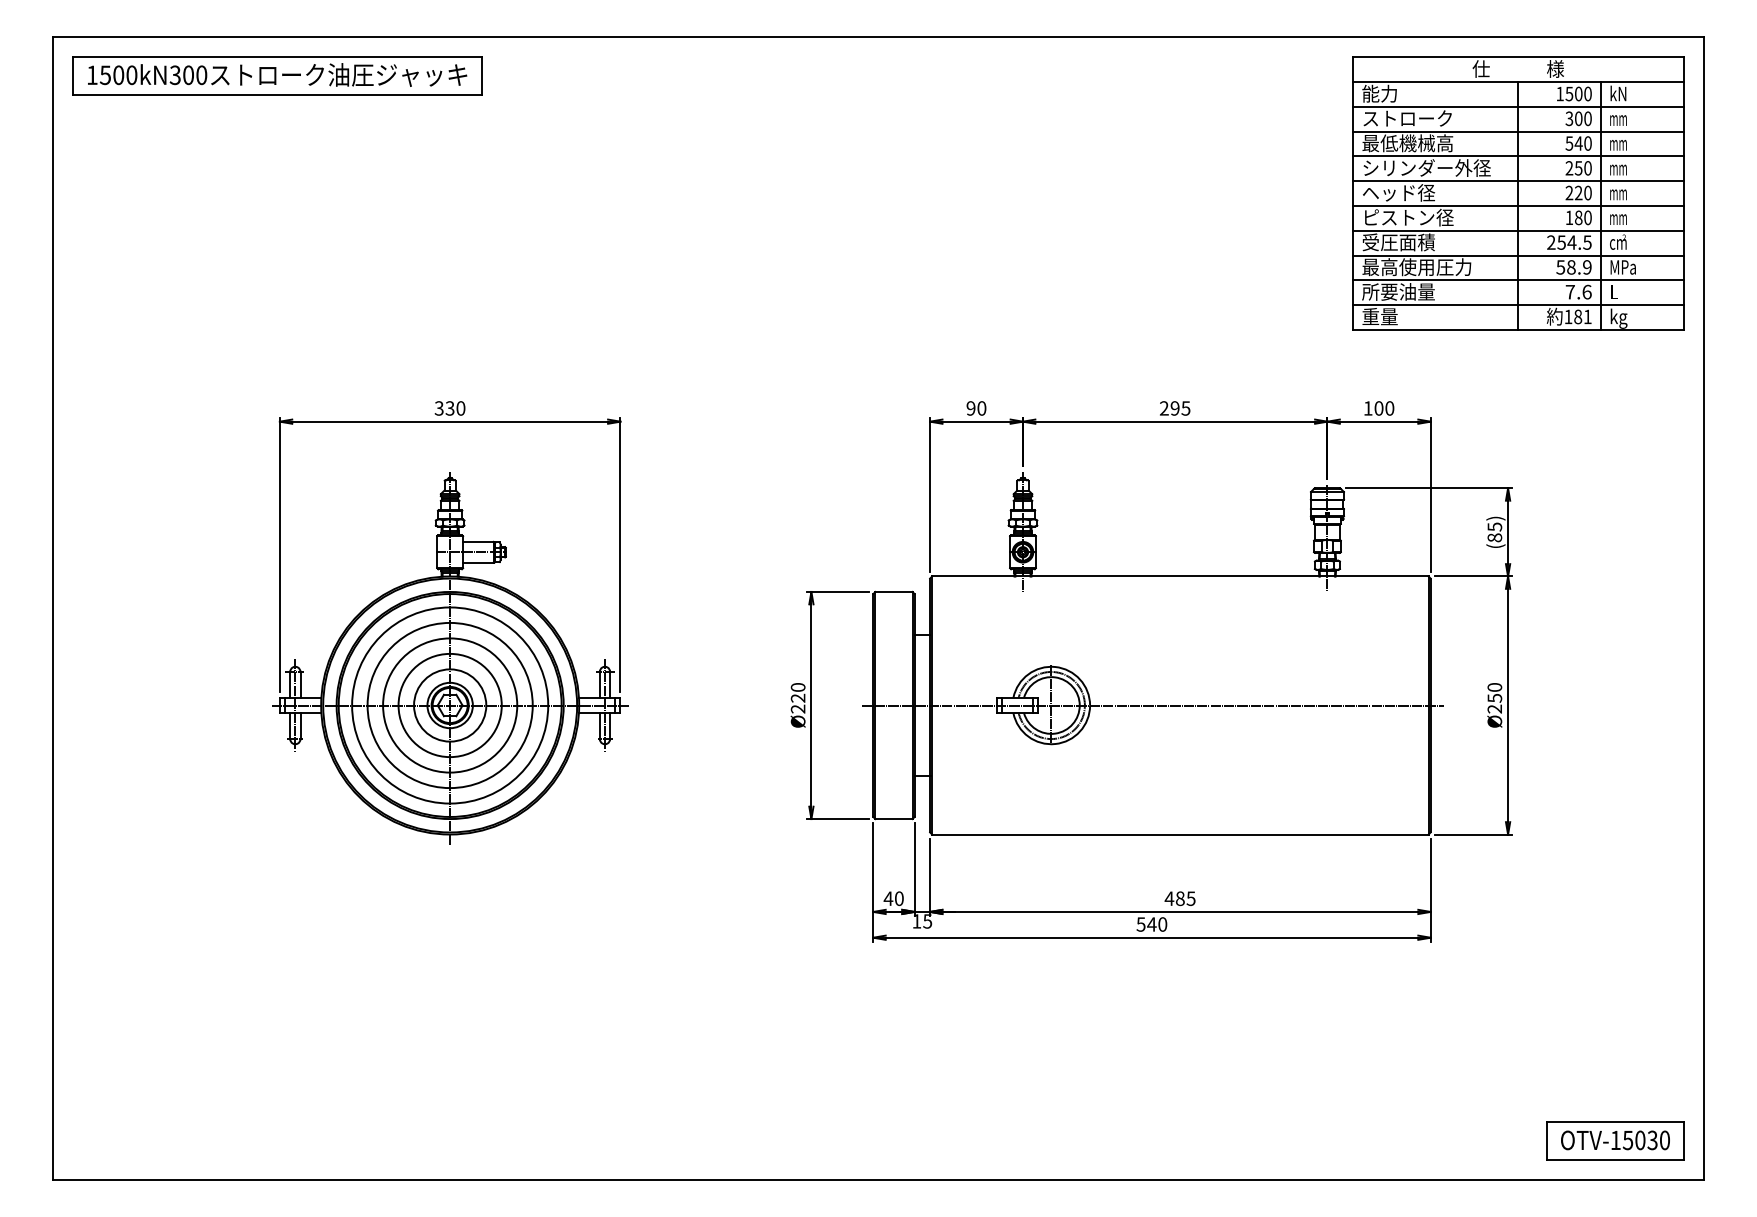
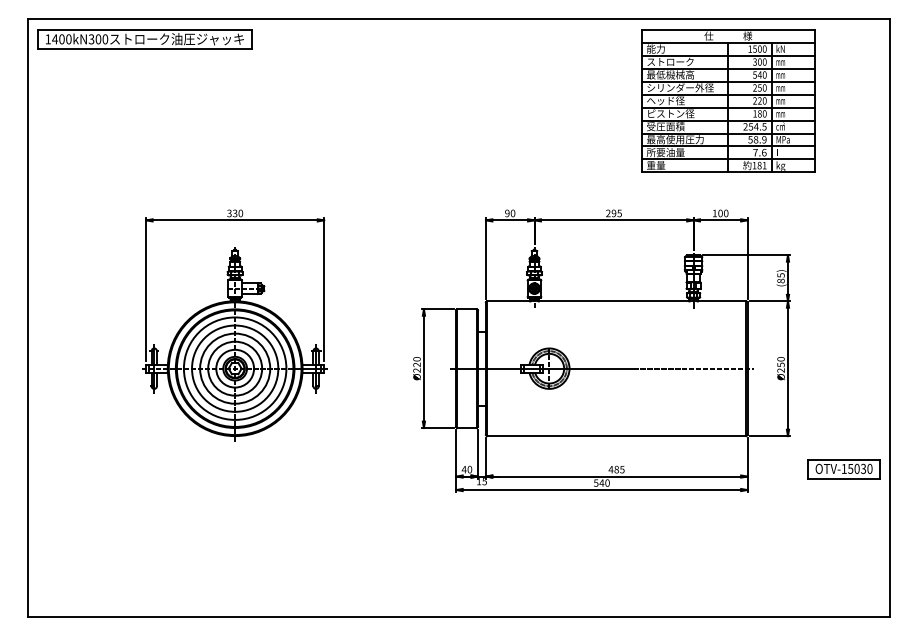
text: (106, 75) -> (55, 39), 1500kN300 -> 1400kN300
part: (1518, 192) -> (728, 100), moved
part: (1614, 1141) -> (843, 469), moved

